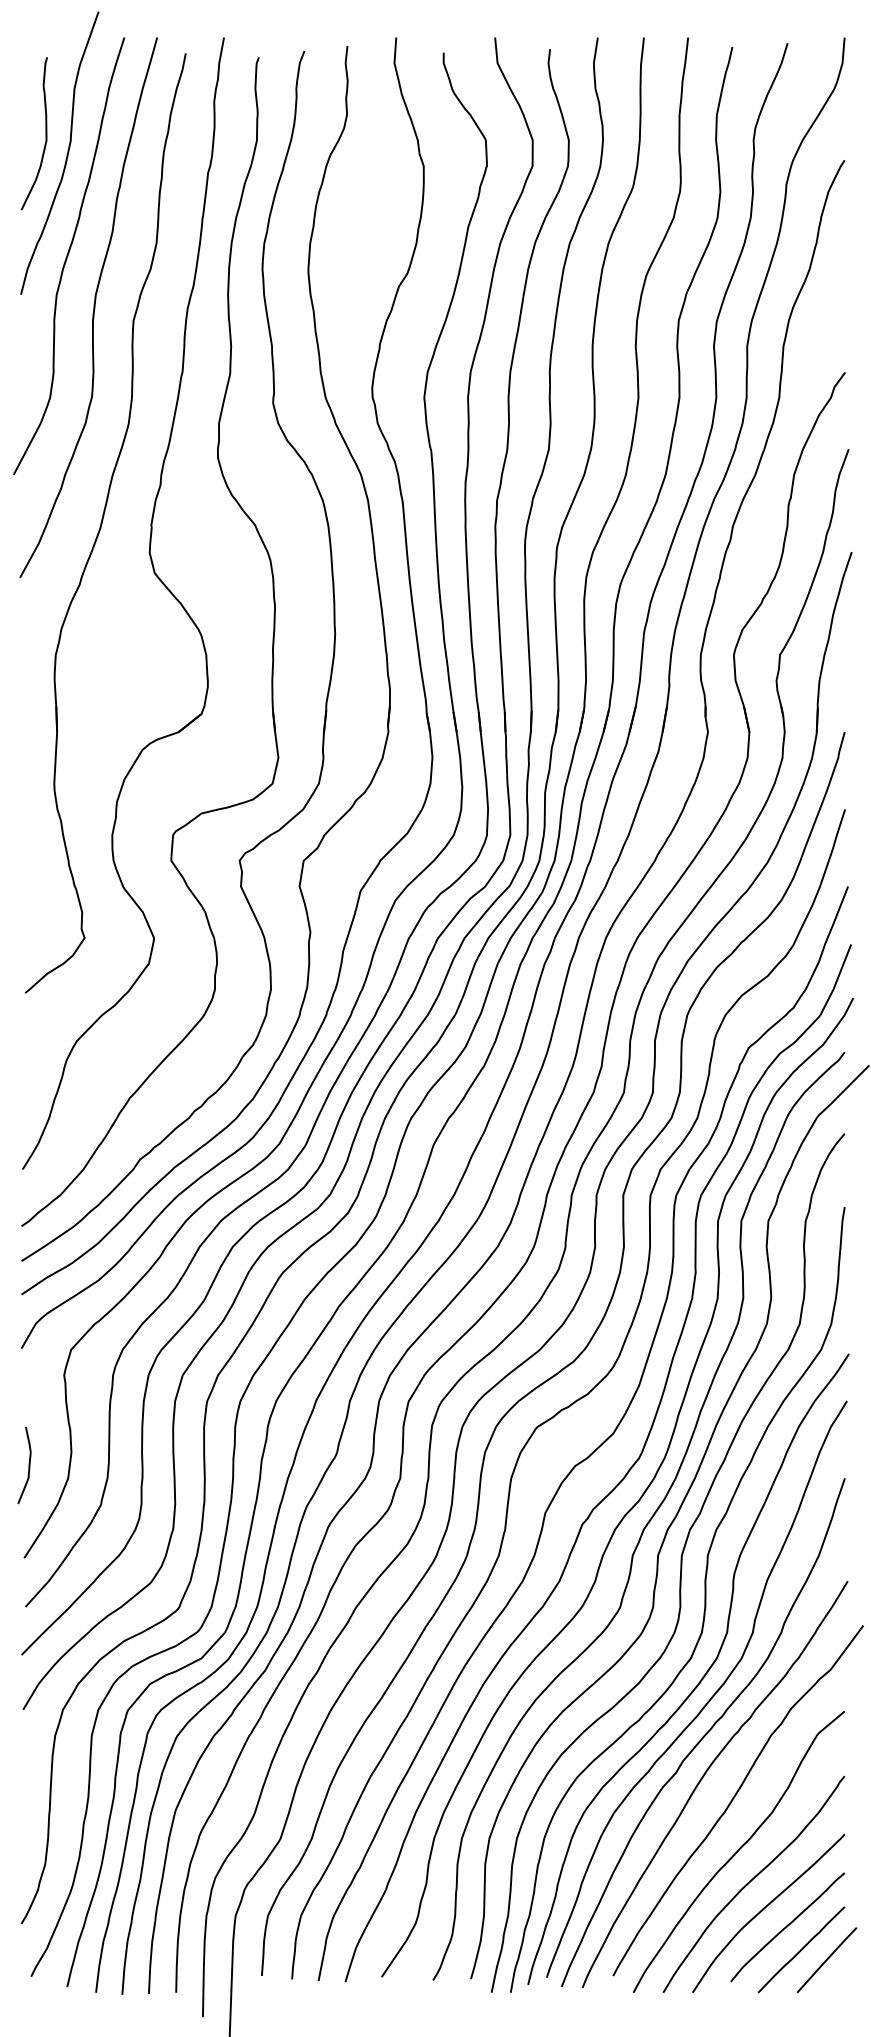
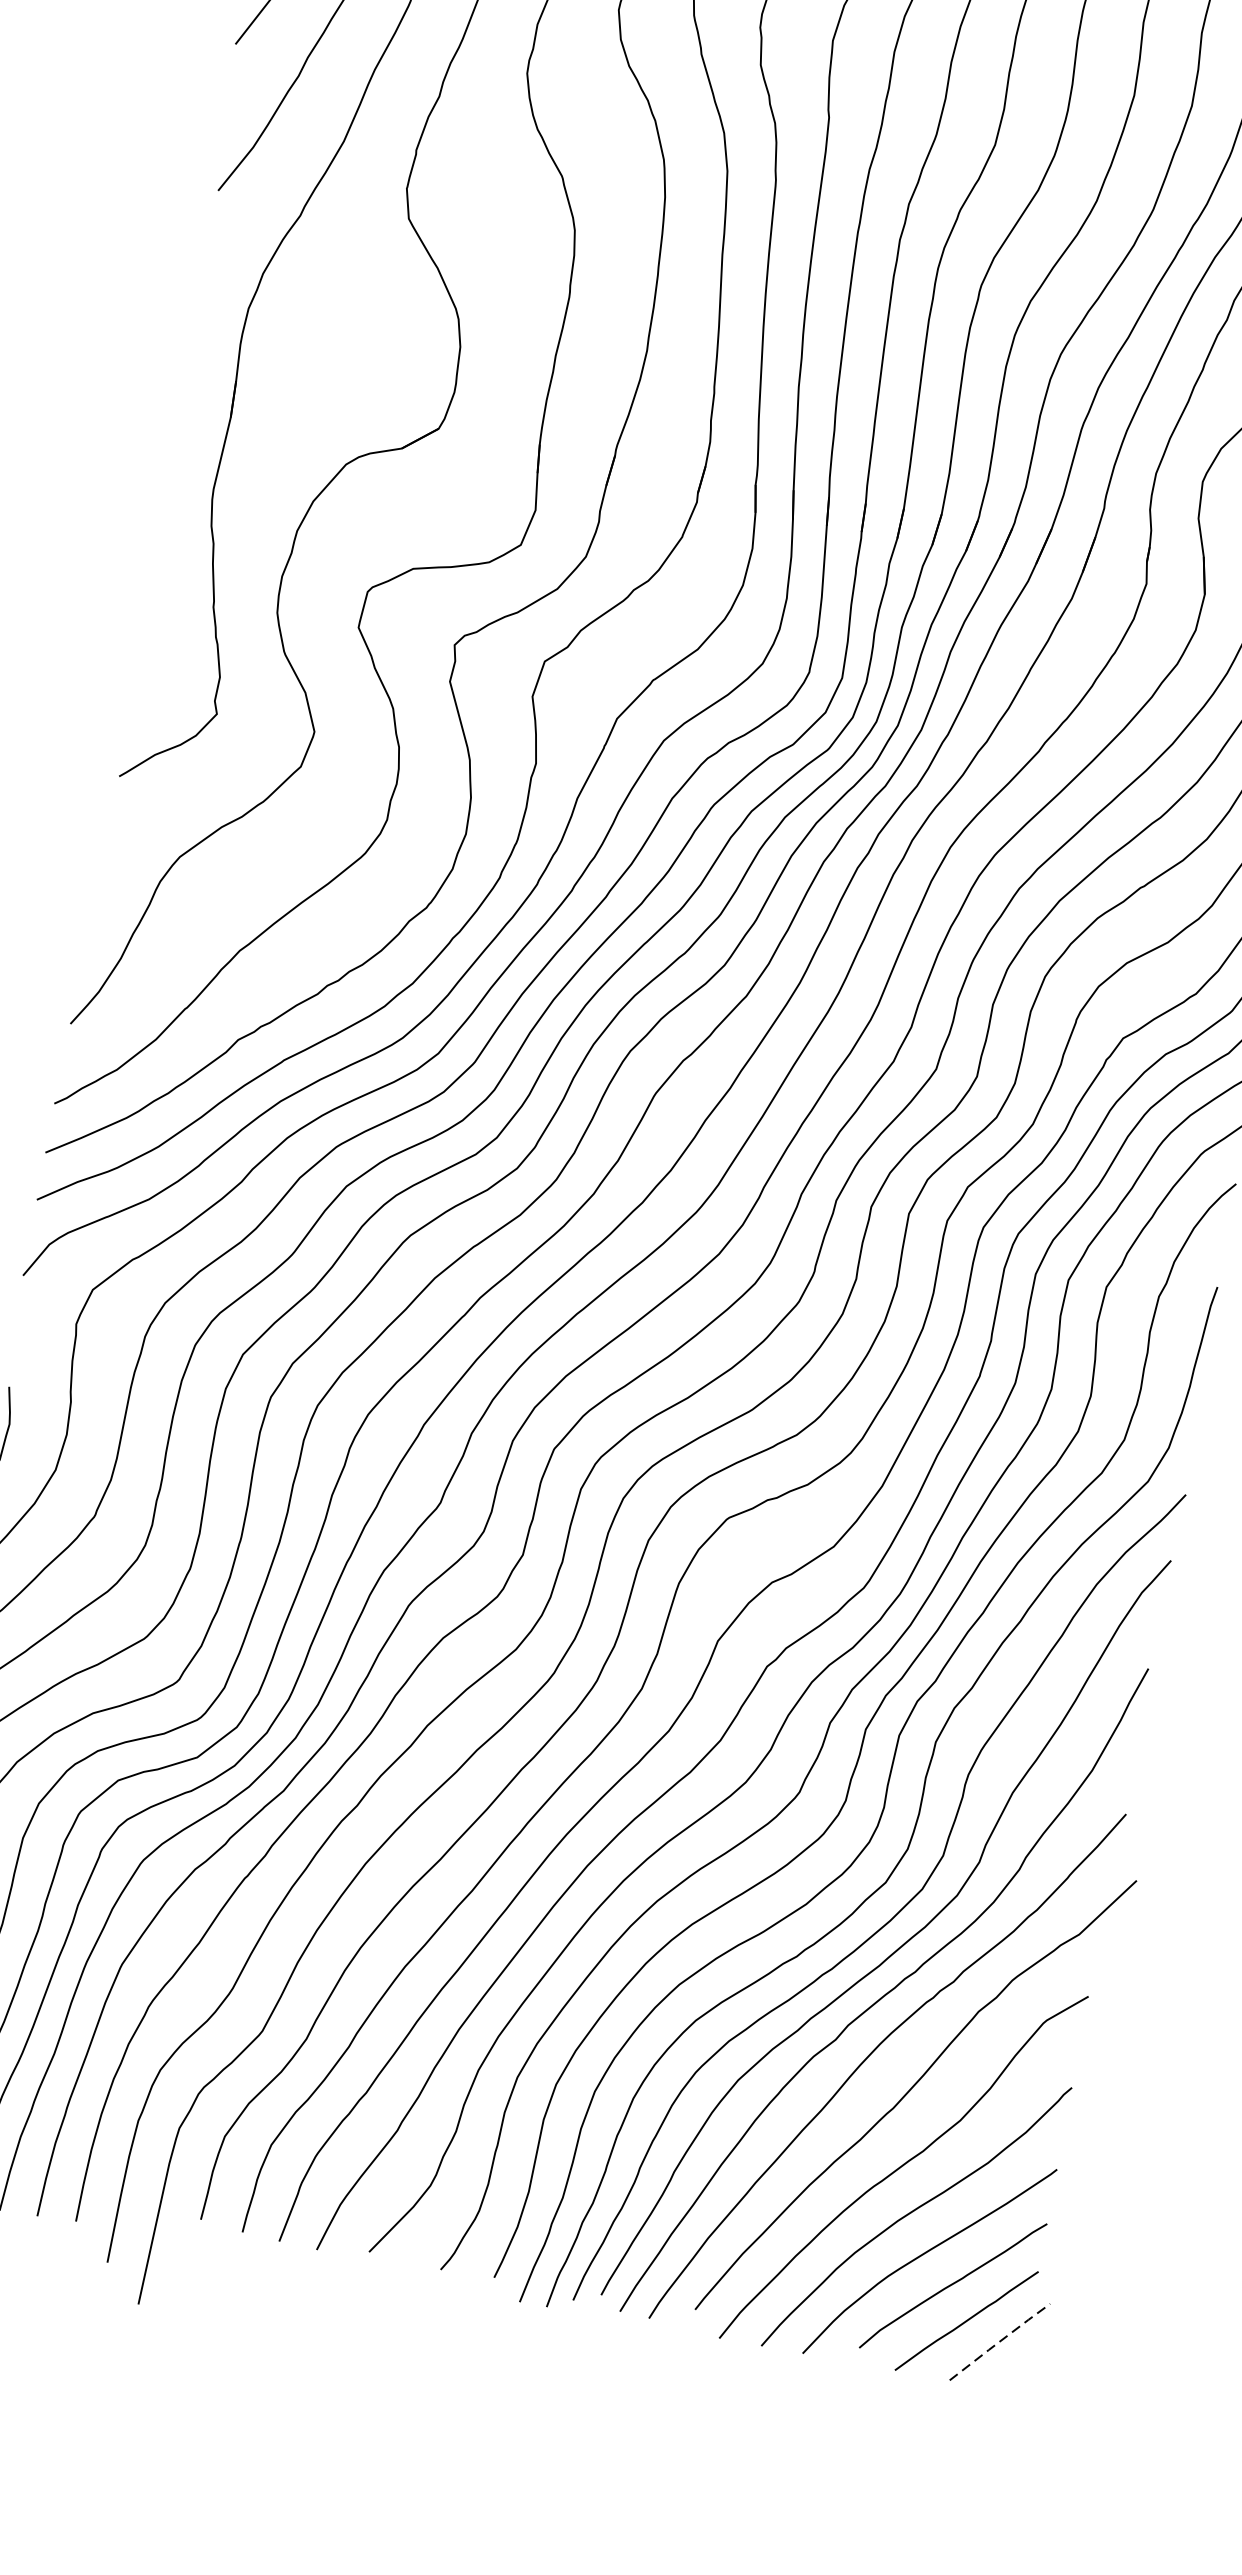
line: (826, 1959) -> (999, 2340), solid -> dashed

